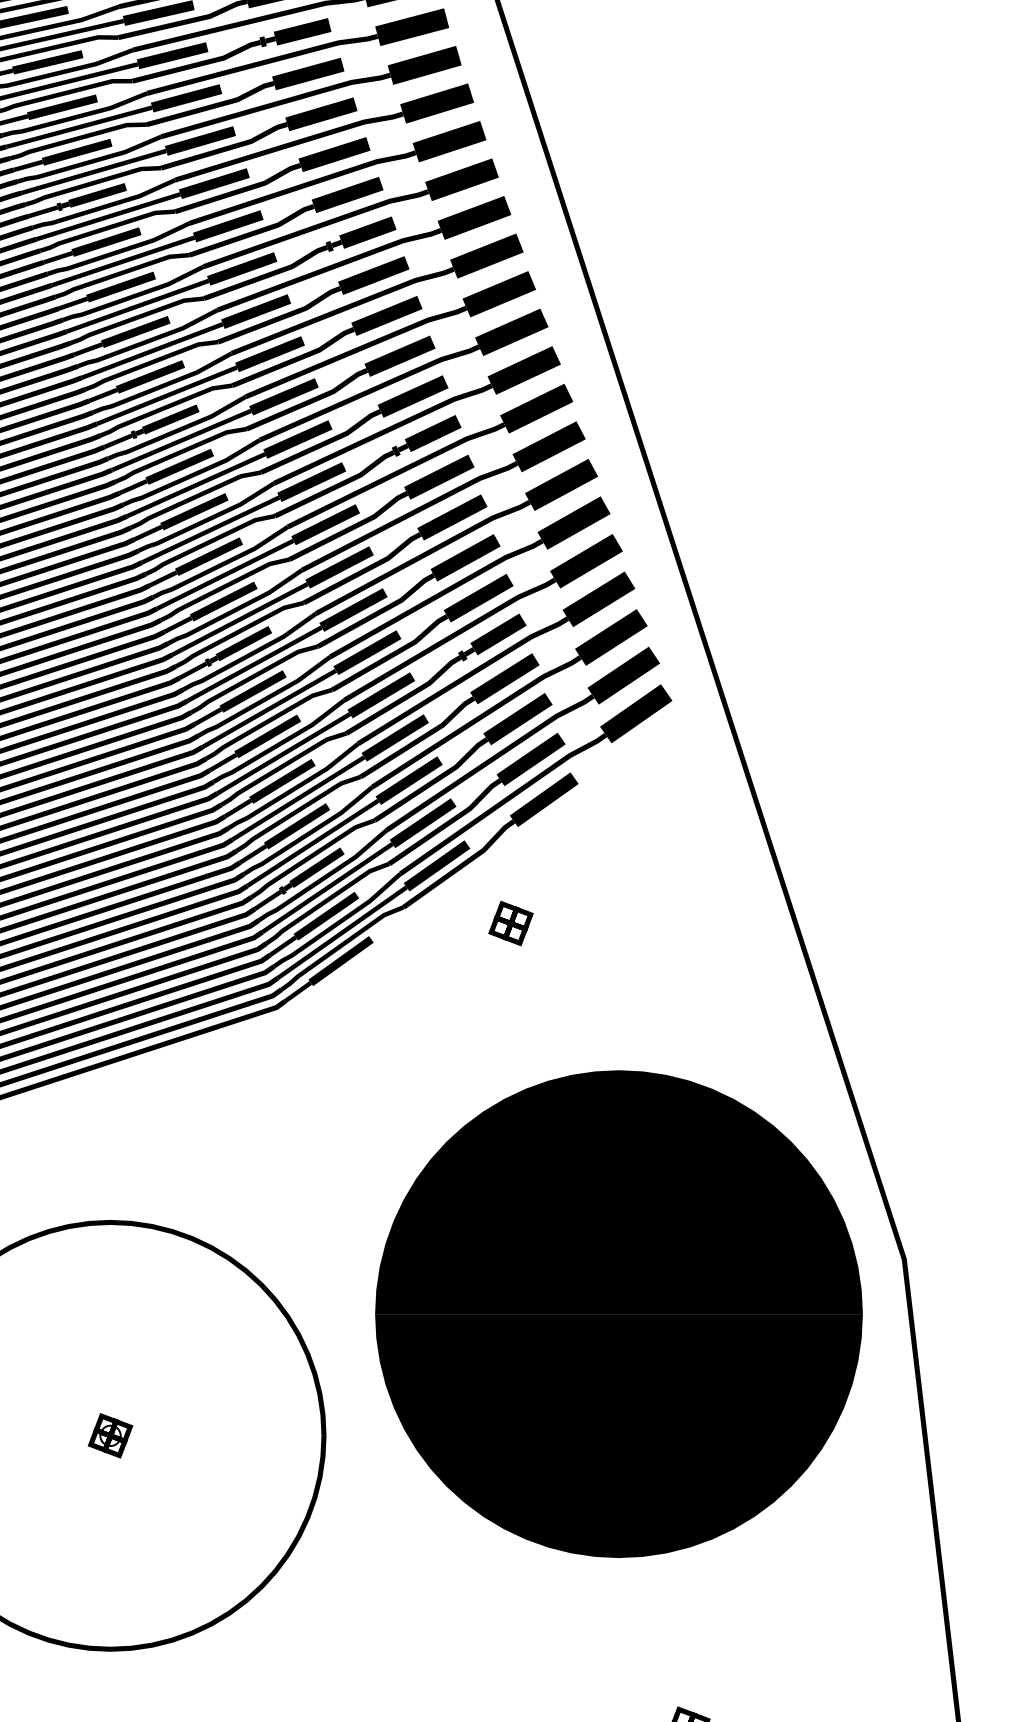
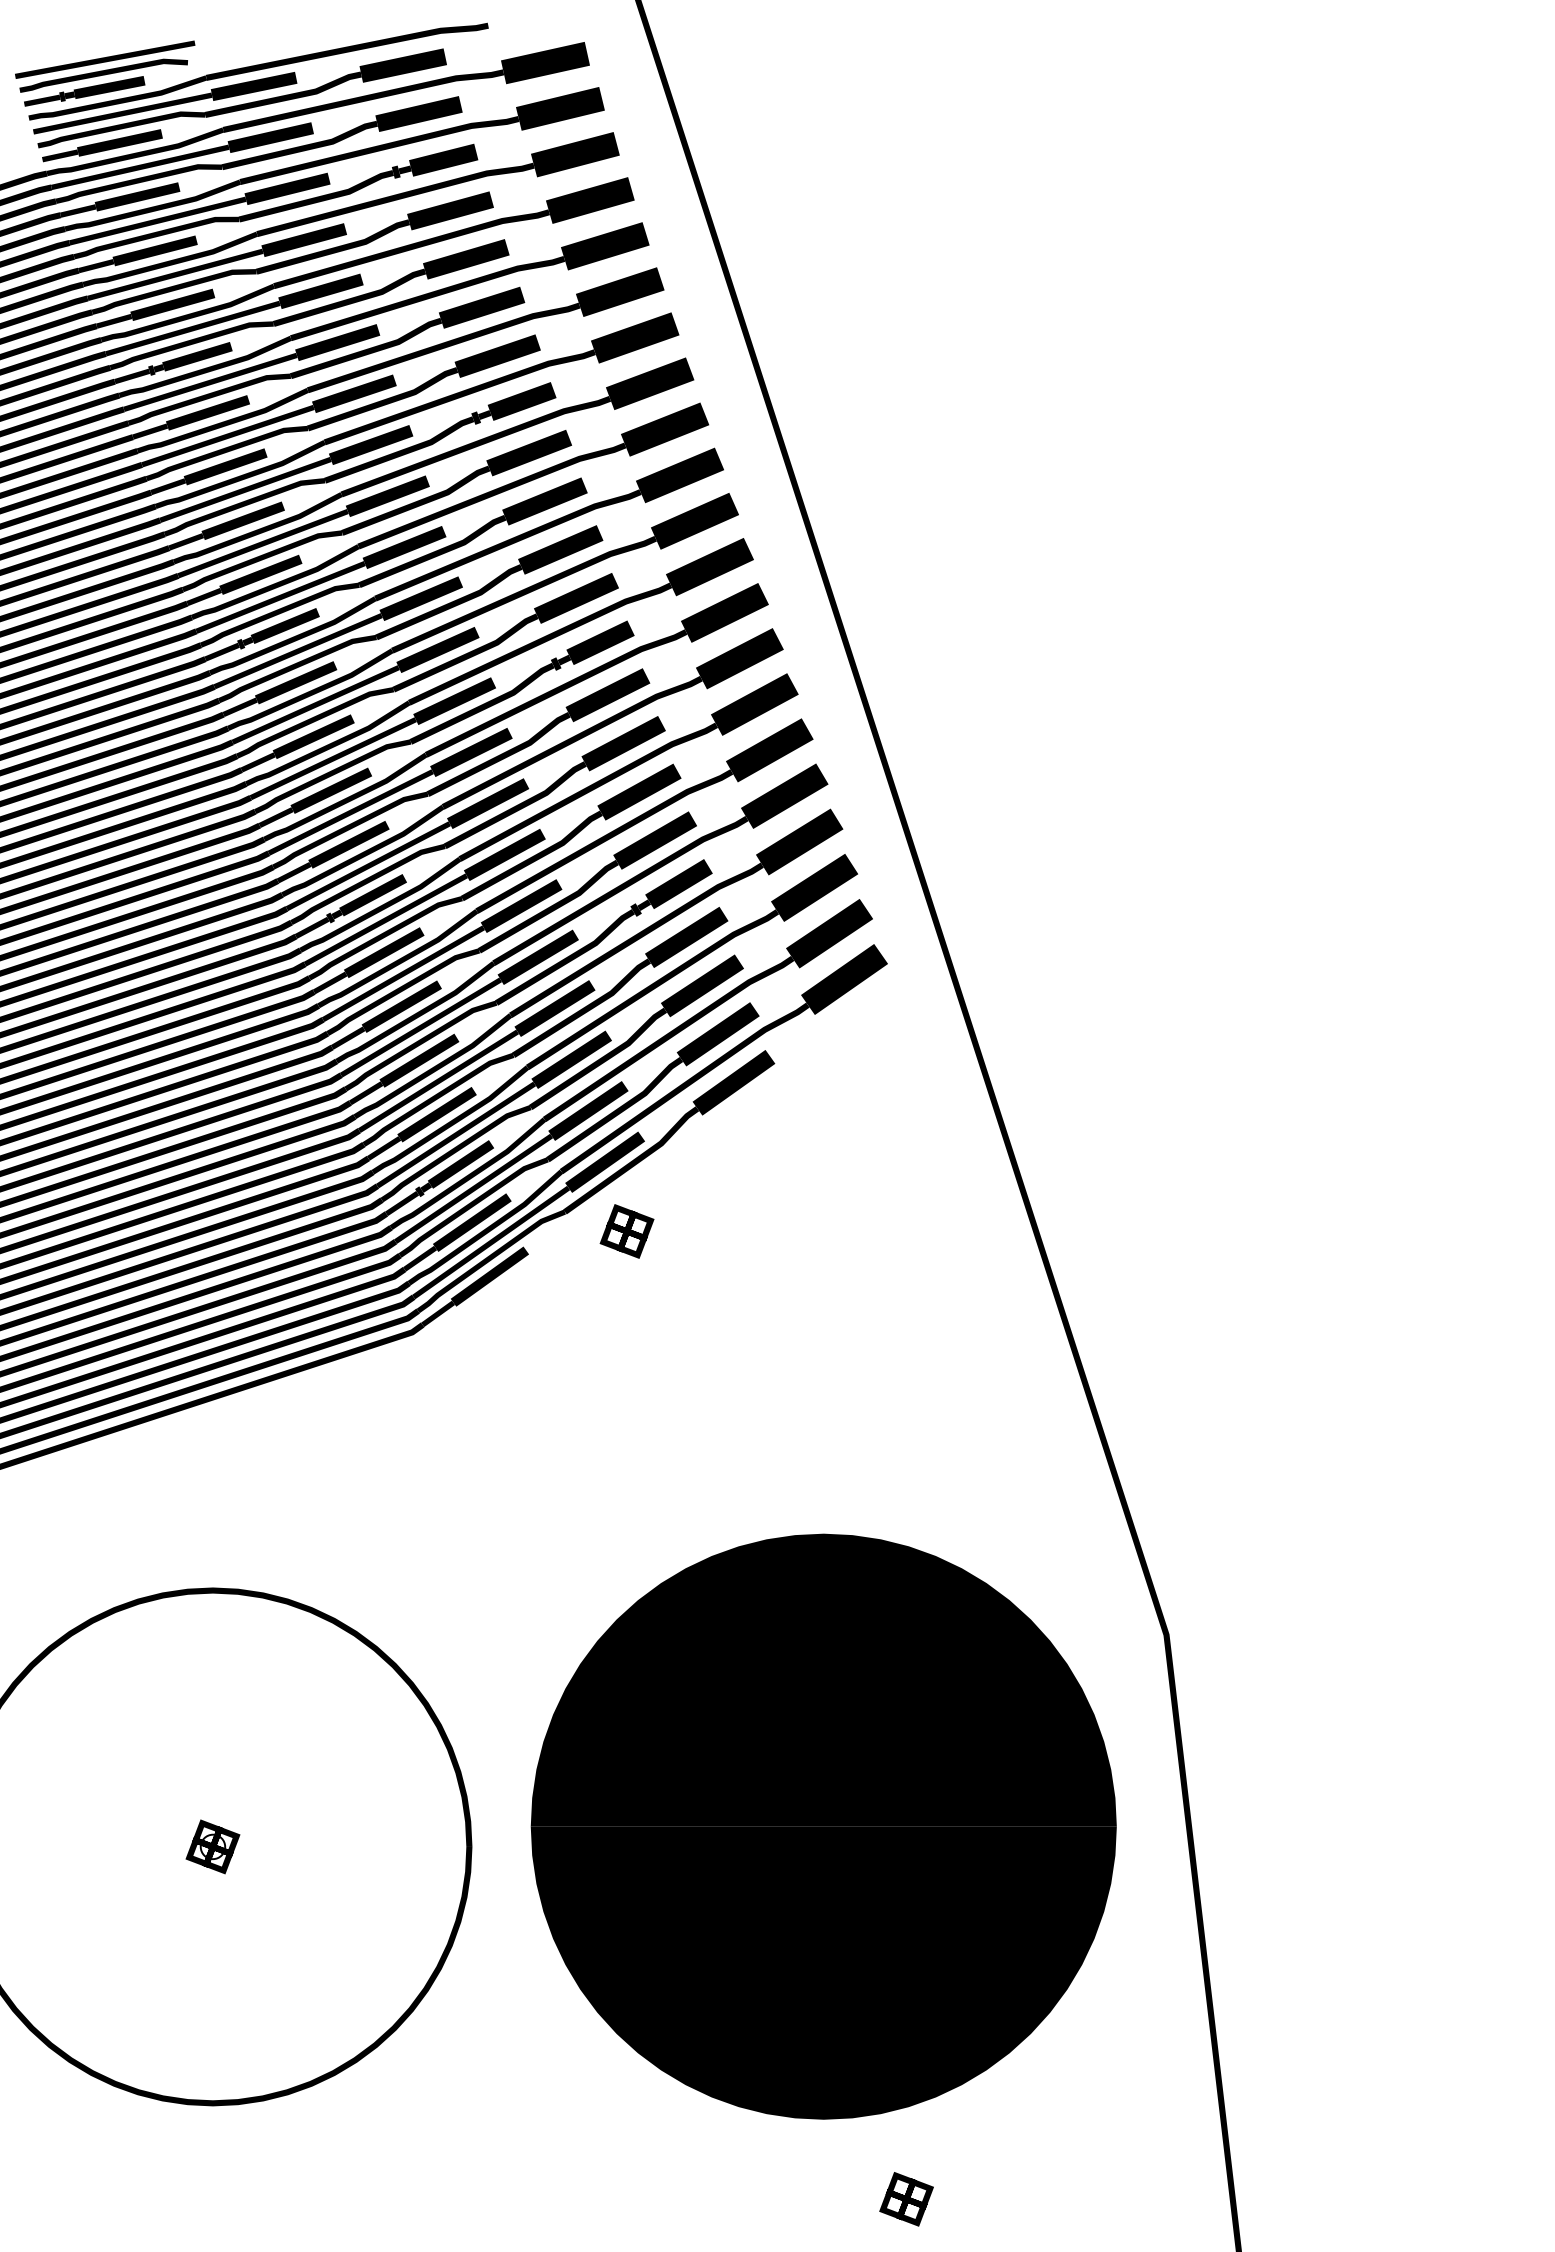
part: (510, 923) -> (626, 1231), moved
part: (618, 1313) -> (823, 1826), moved

